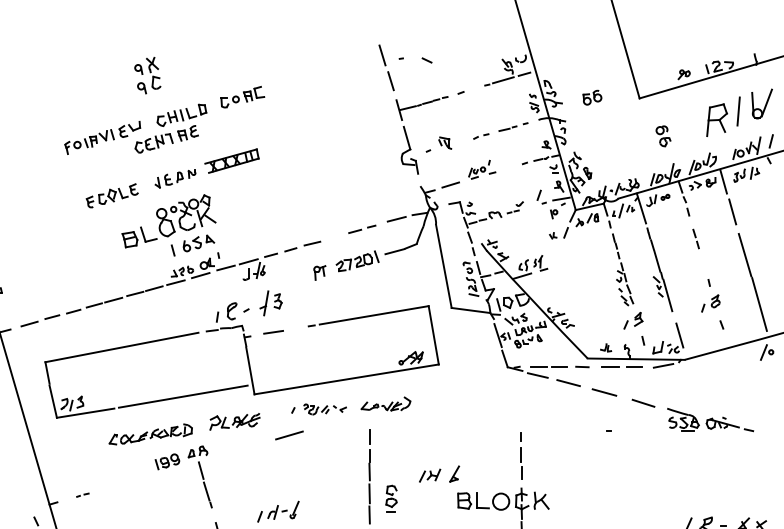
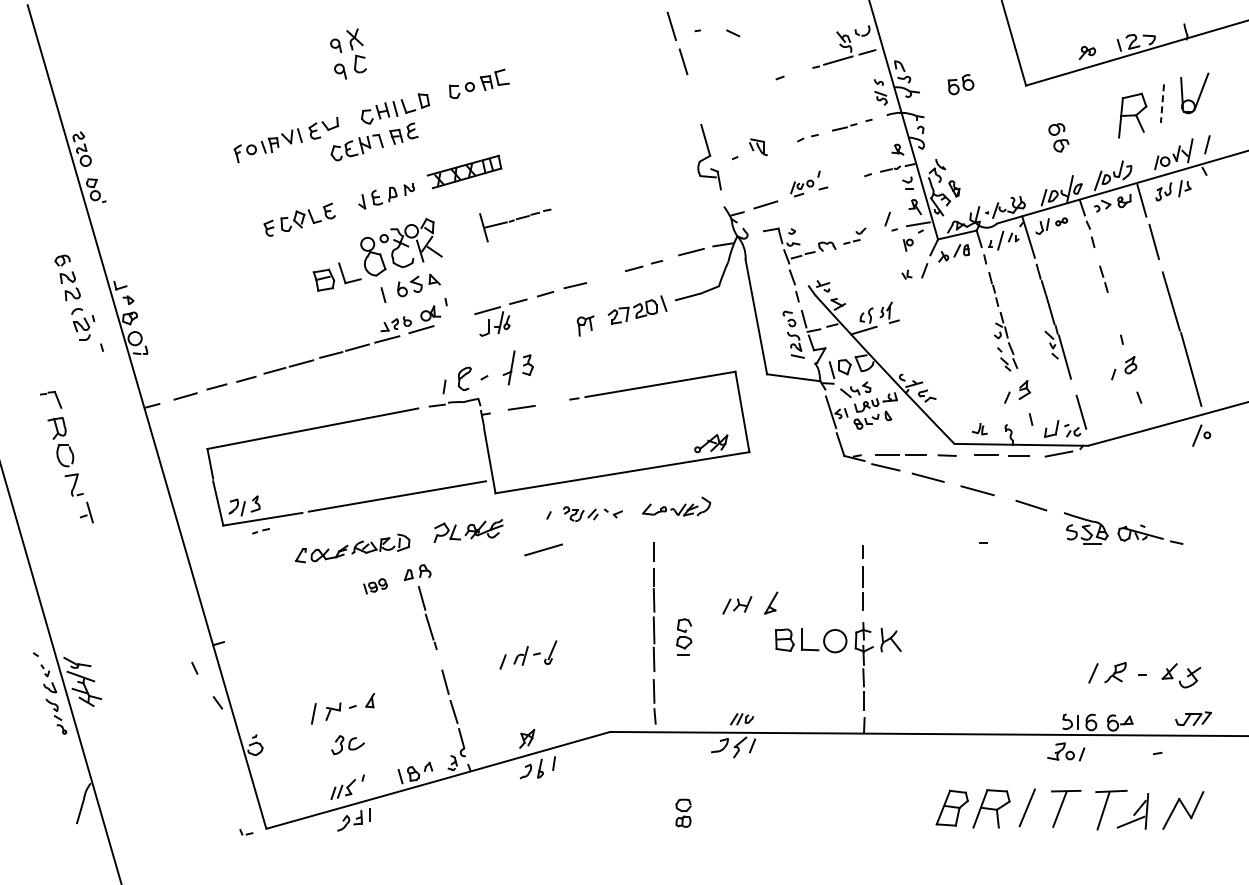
part: (422, 108) -> (515, 225), moved
line: (738, 112) -> (1162, 104), solid -> dashed
line: (226, 268) -> (456, 319), removed
part: (167, 462) -> (375, 586), size x0.7
part: (82, 495) -> (260, 531), moved

